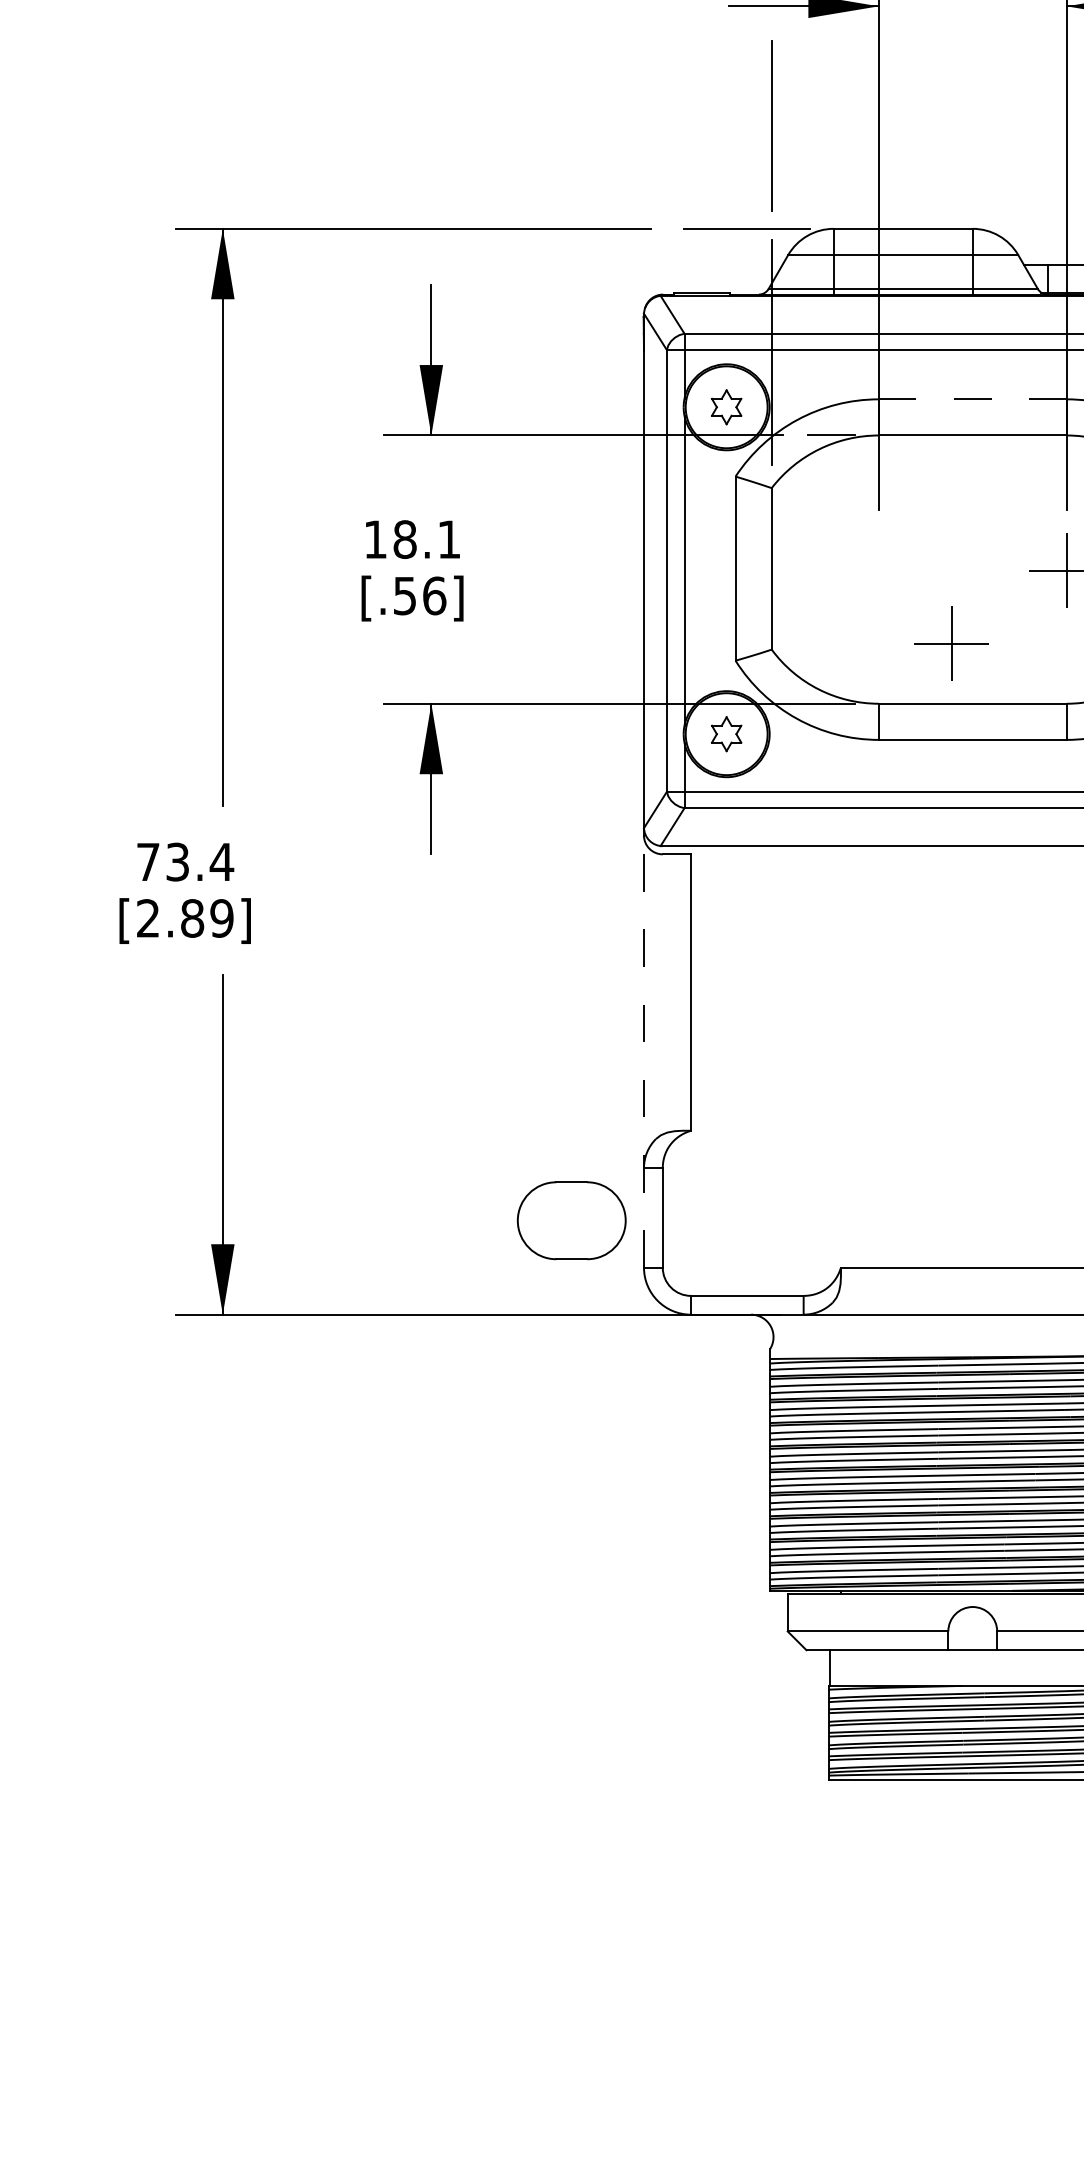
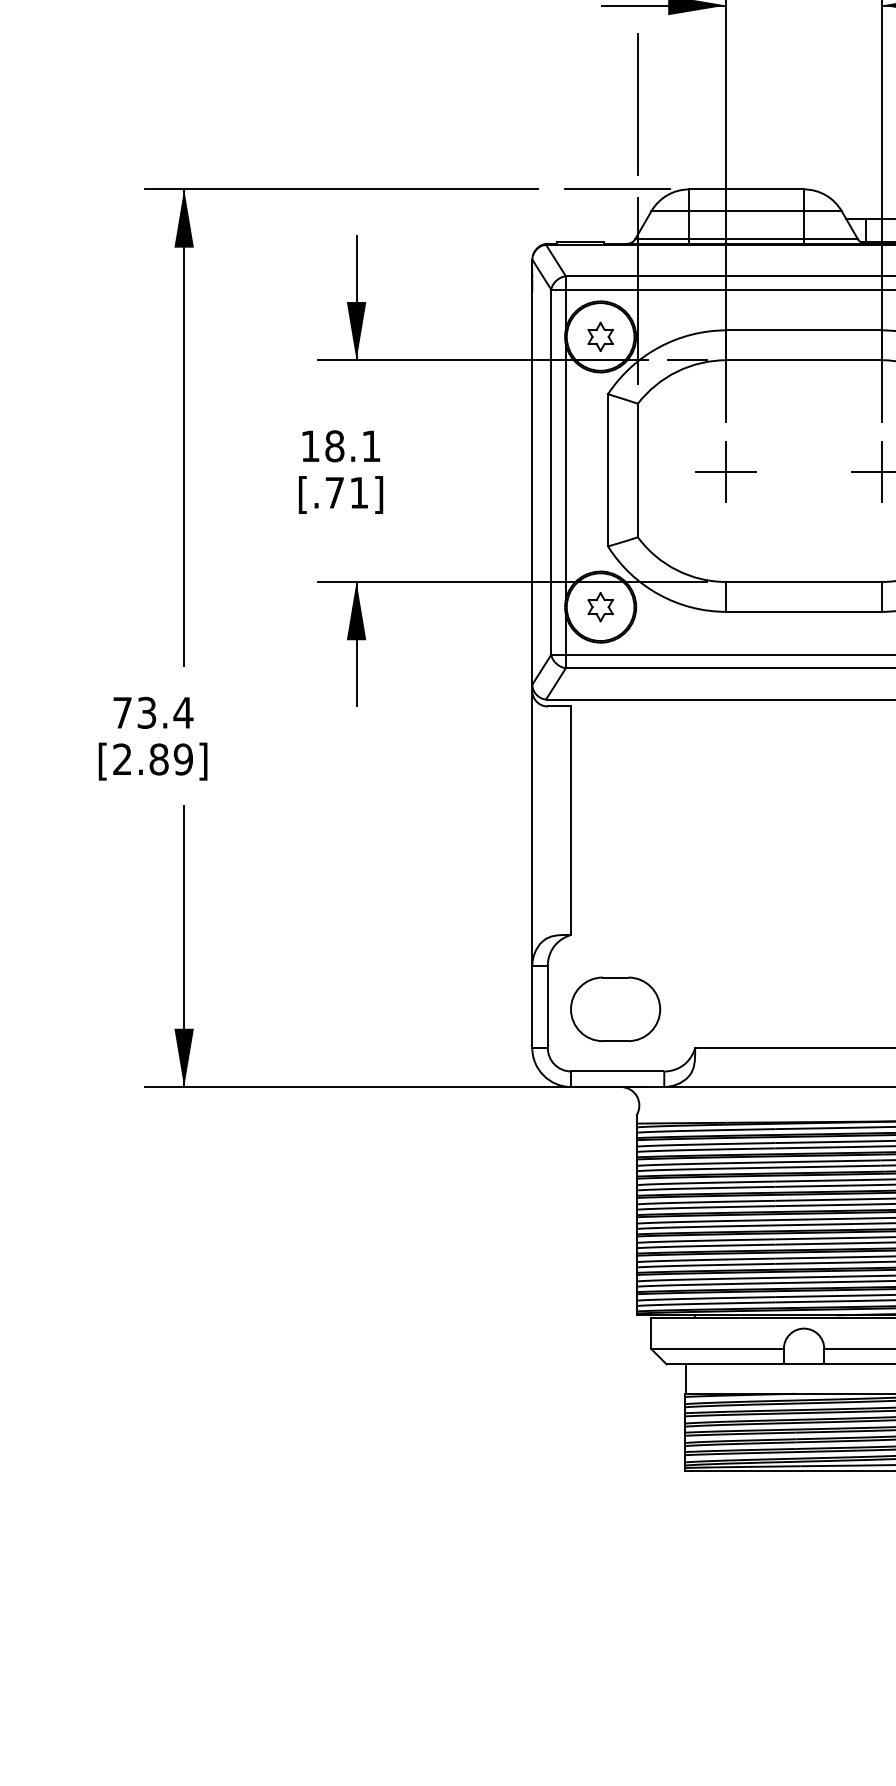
line: (972, 399) -> (803, 330), dashed -> solid
text: (420, 595) -> (347, 492), [.56] -> [.71]
part: (951, 643) -> (726, 471), moved
line: (643, 1051) -> (531, 869), dashed -> solid
part: (571, 1220) -> (615, 1009), moved

